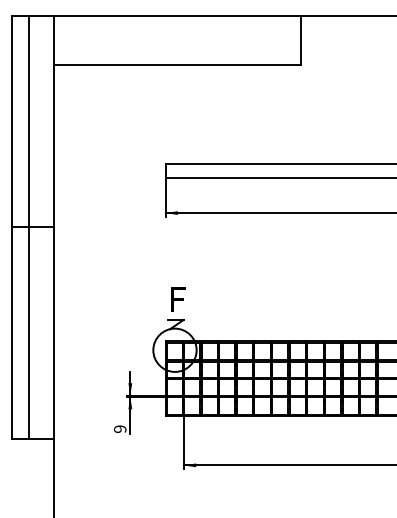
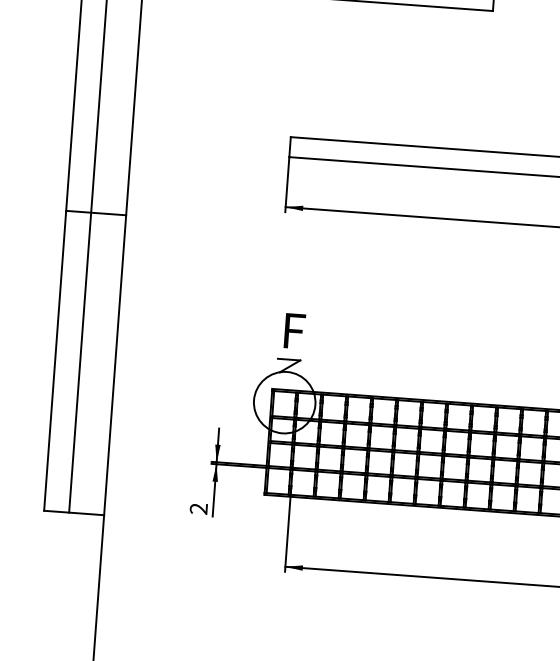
text: (120, 429) -> (199, 509), 9 -> 2

